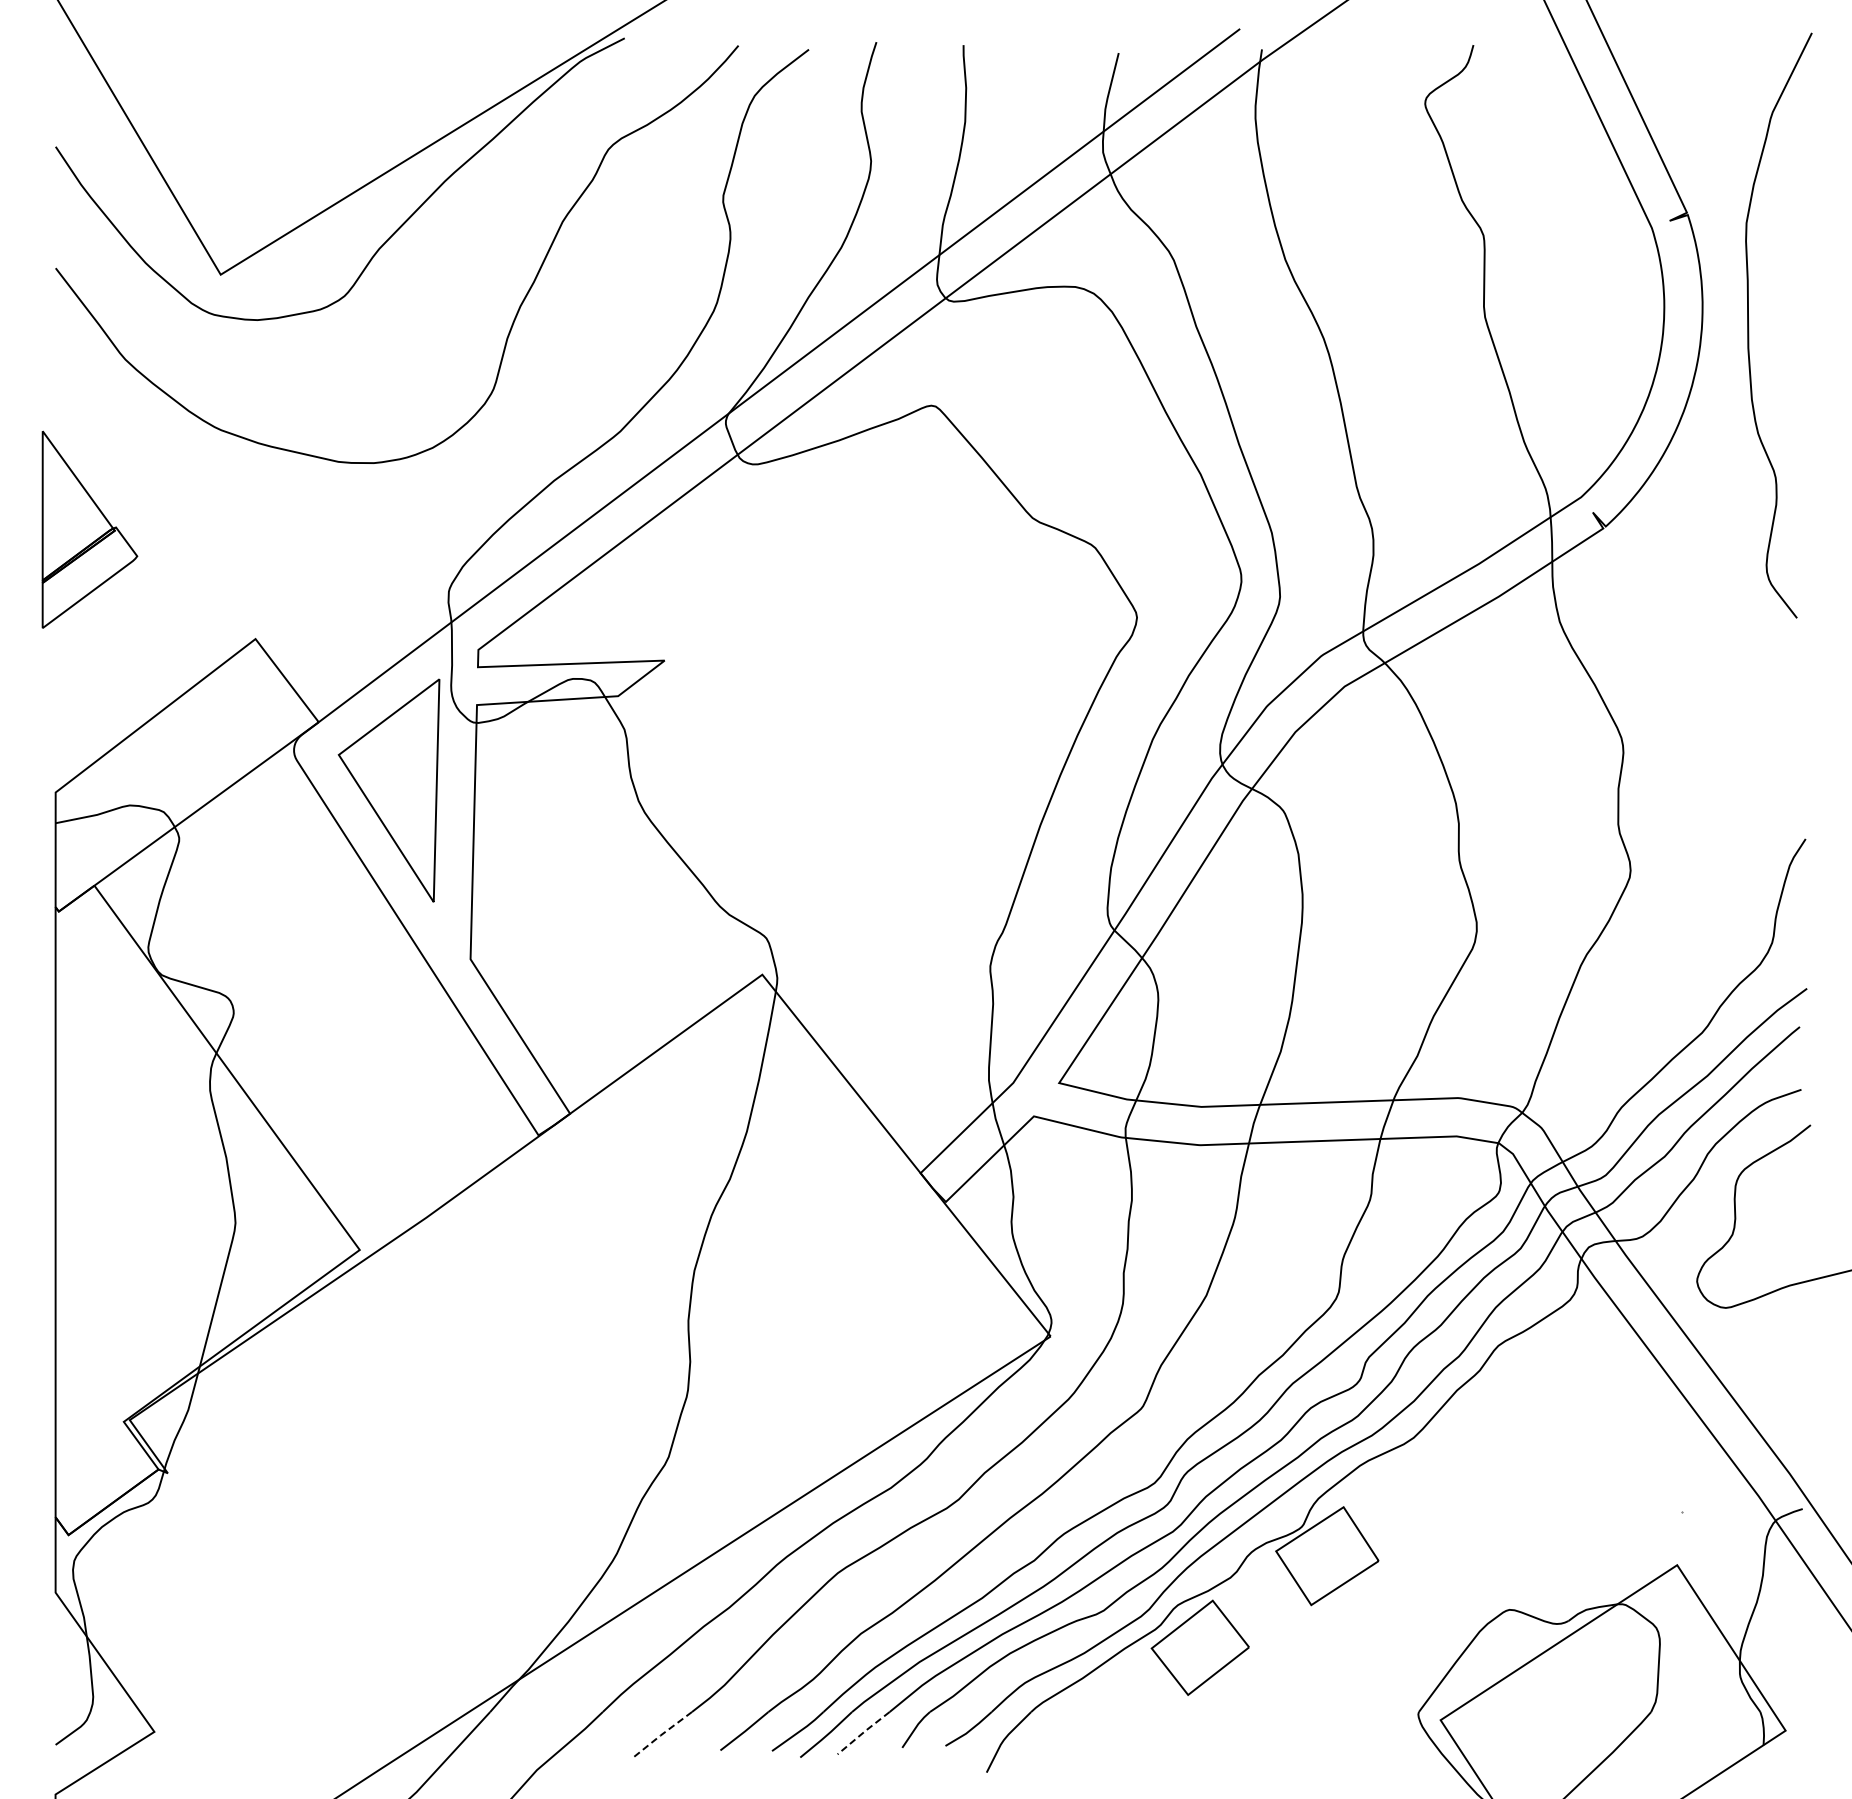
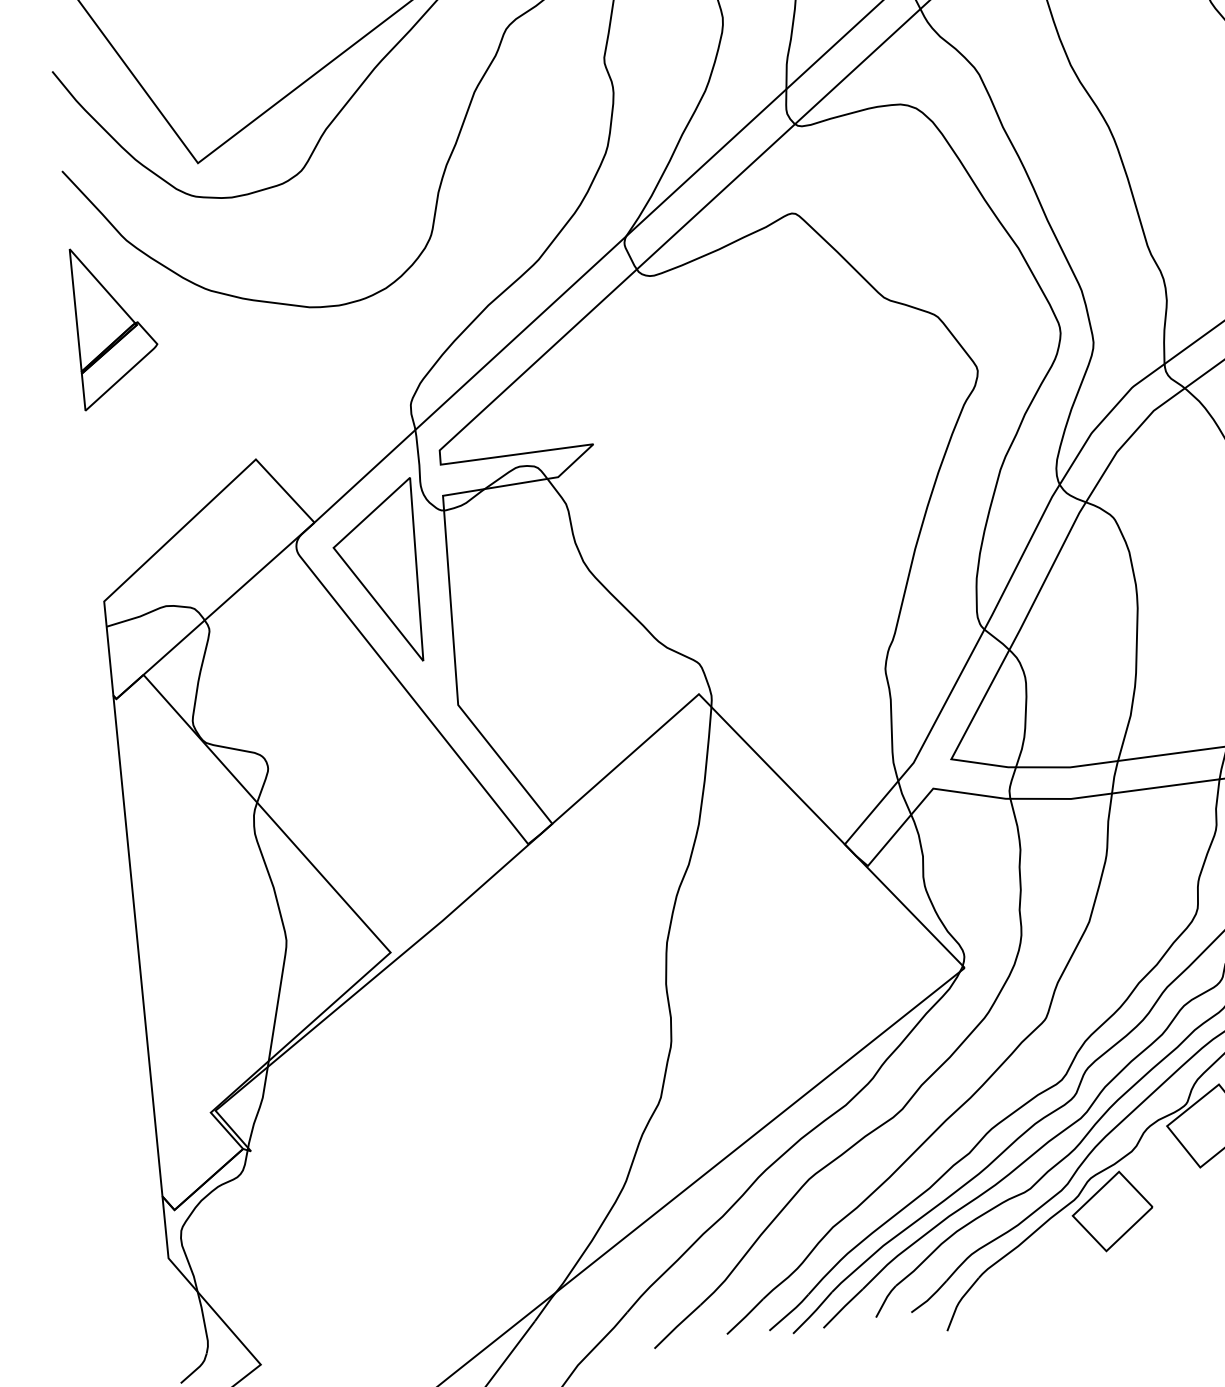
part: (89, 529) -> (115, 326), moved
line: (863, 1732) -> (842, 1308), dashed -> solid
line: (660, 1735) -> (676, 1326), dashed -> solid

